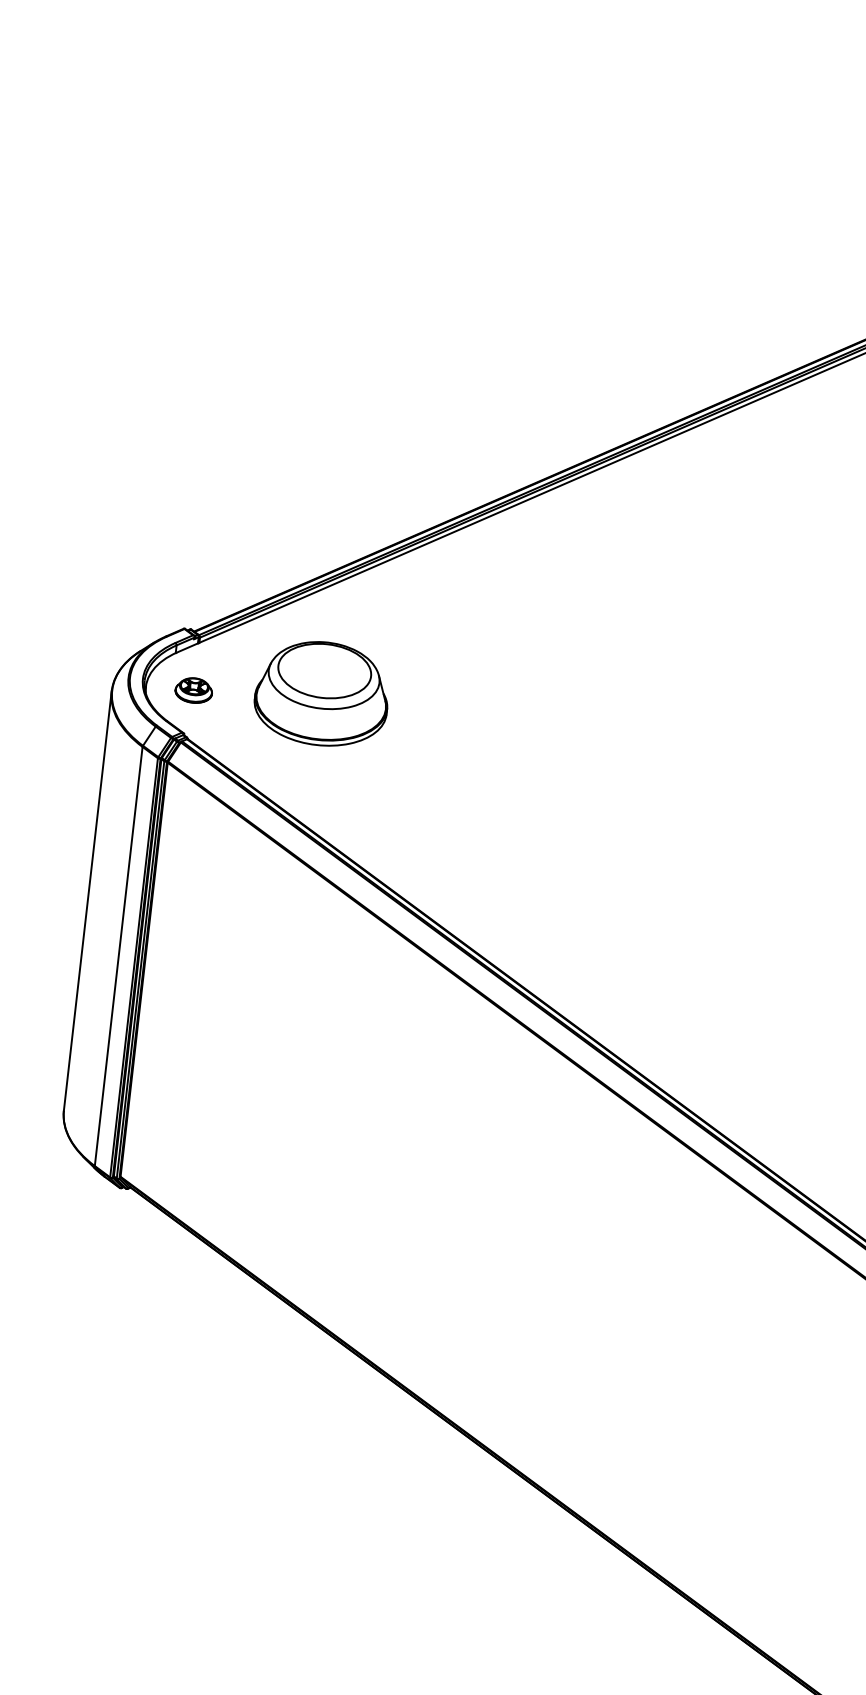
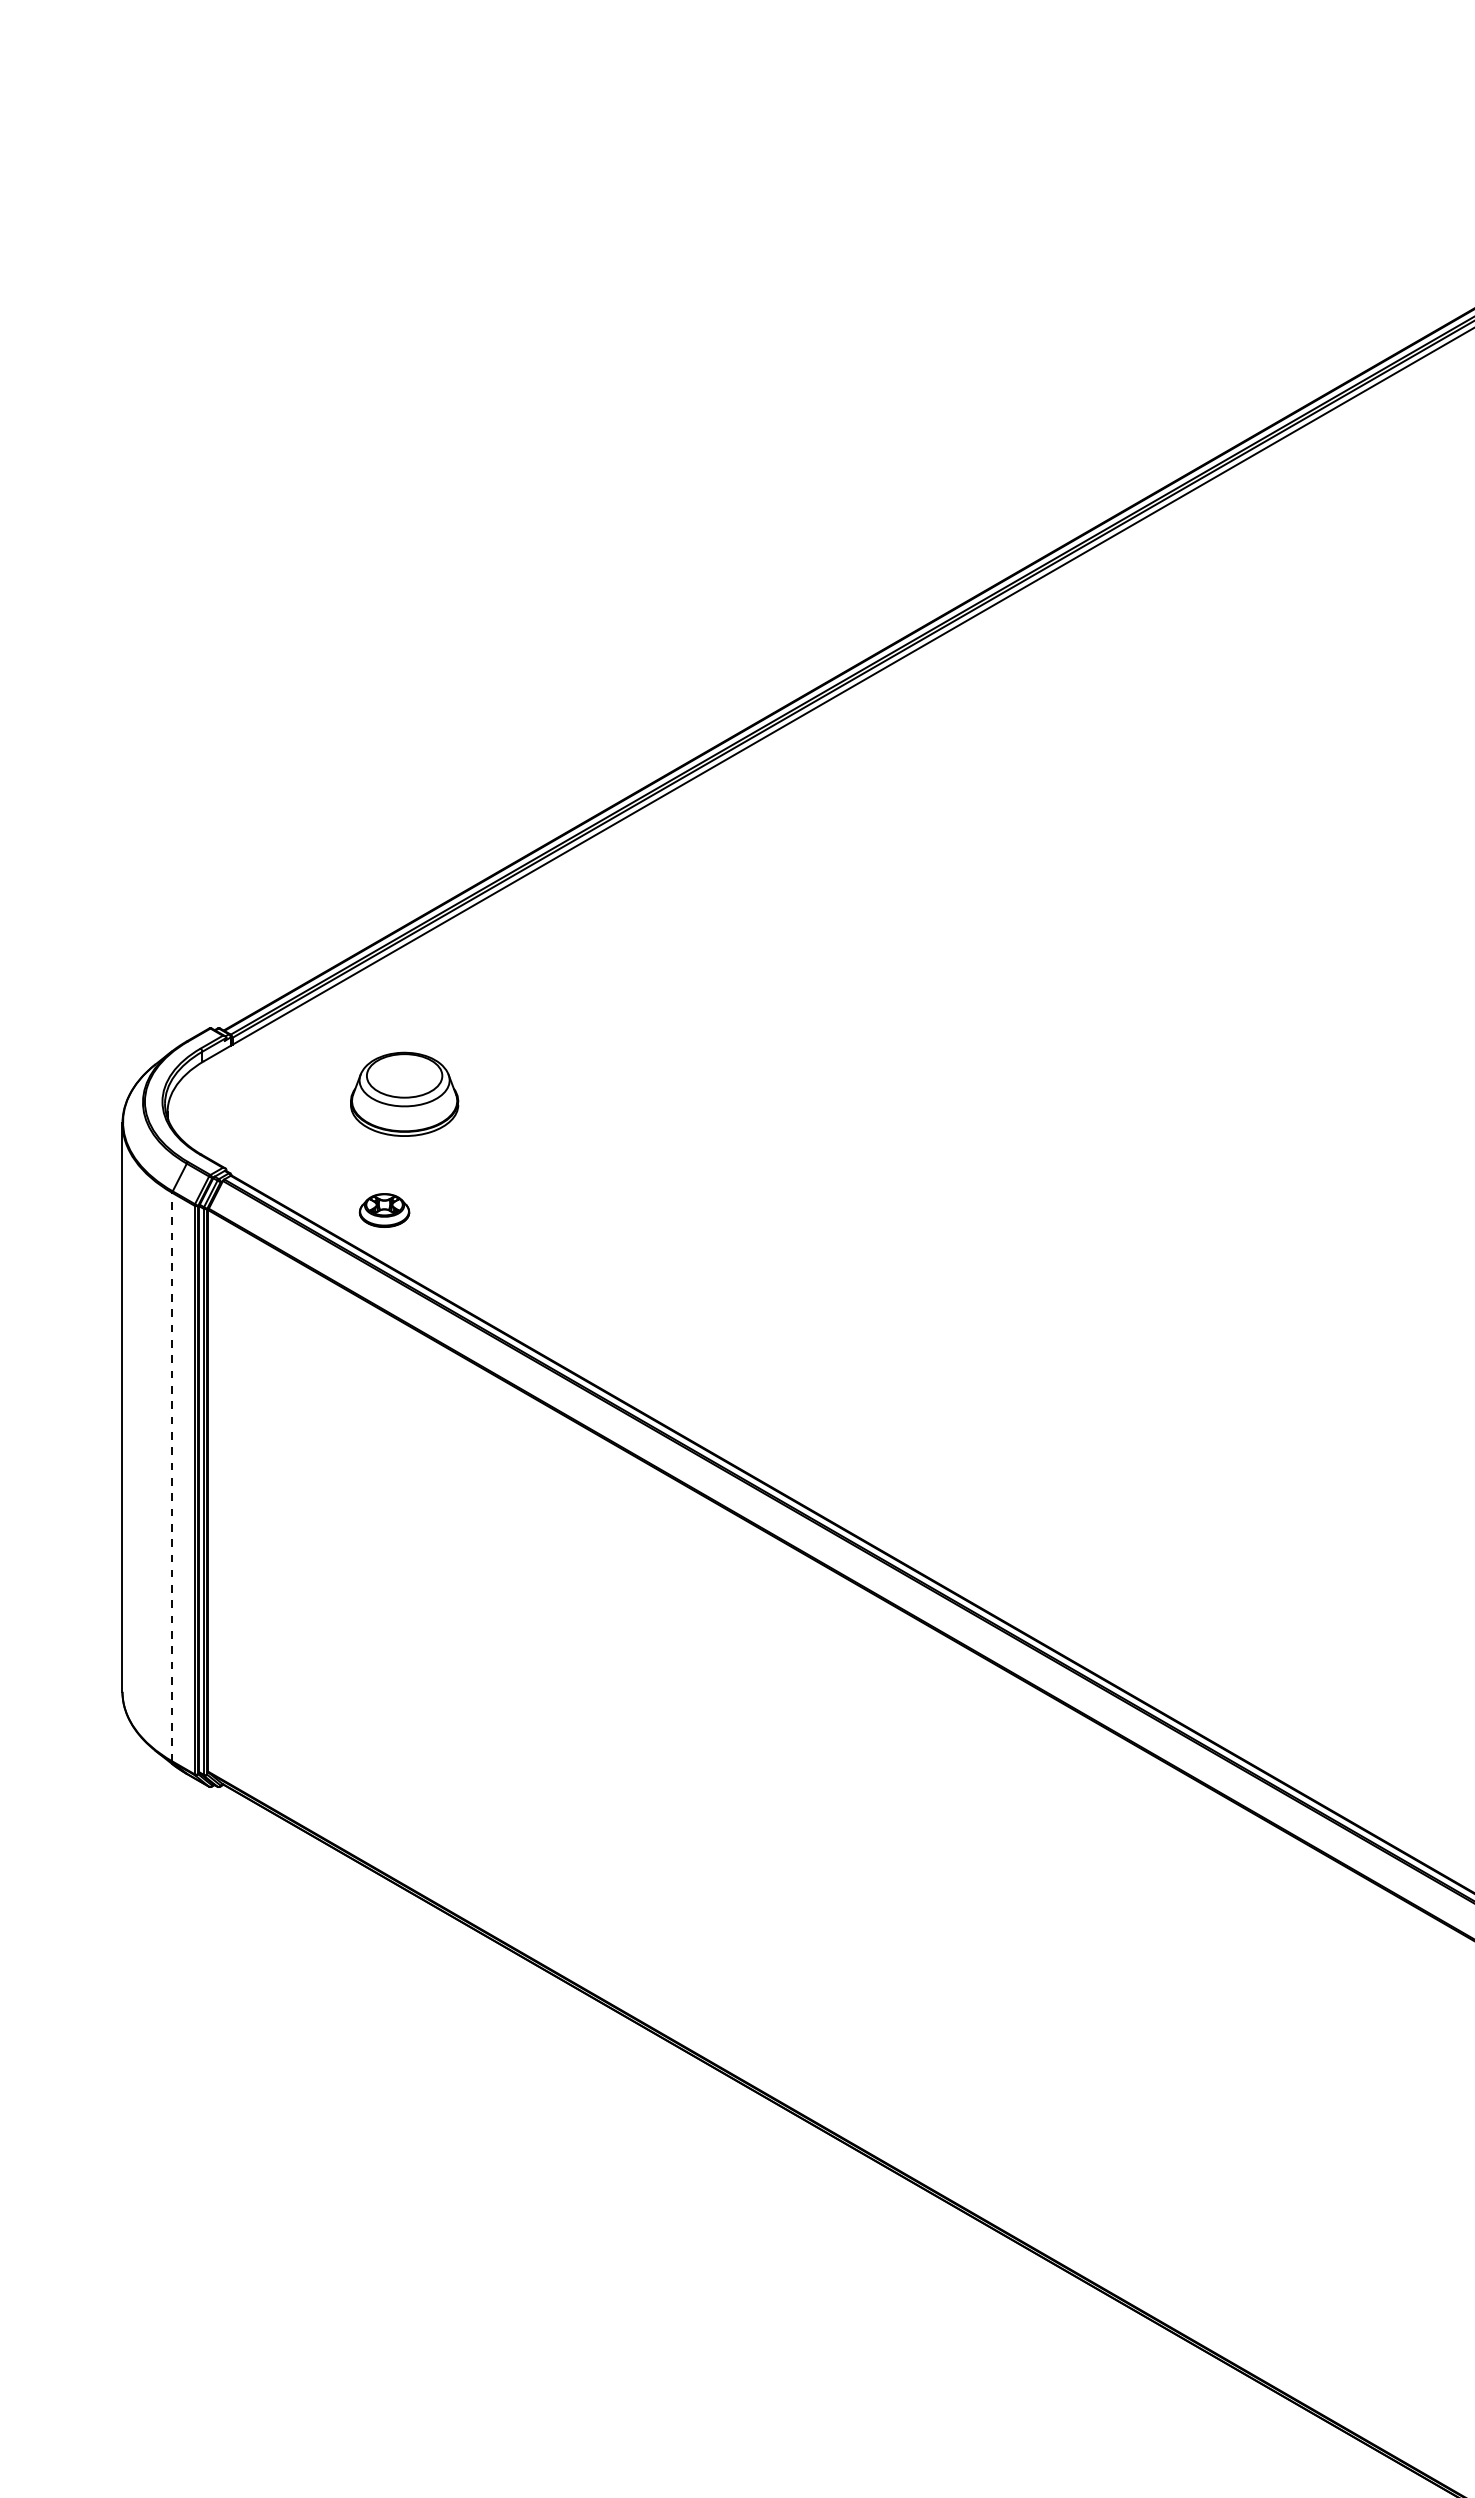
part: (193, 690) -> (384, 1210), moved
part: (322, 693) -> (404, 1094), size x0.6
line: (118, 956) -> (172, 1476), solid -> dashed

